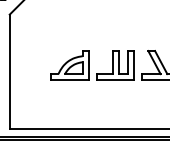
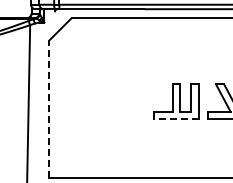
part: (69, 65) -> (121, 101), removed
line: (9, 72) -> (49, 109), solid -> dashed
line: (114, 80) -> (175, 119), solid -> dashed

